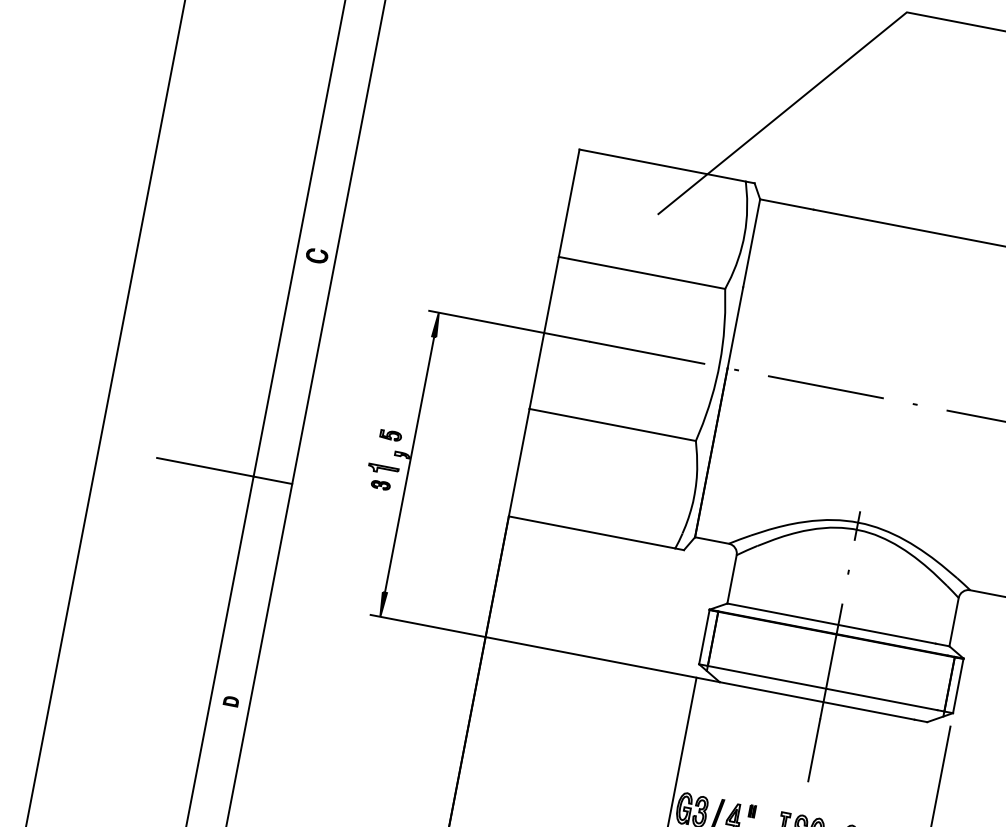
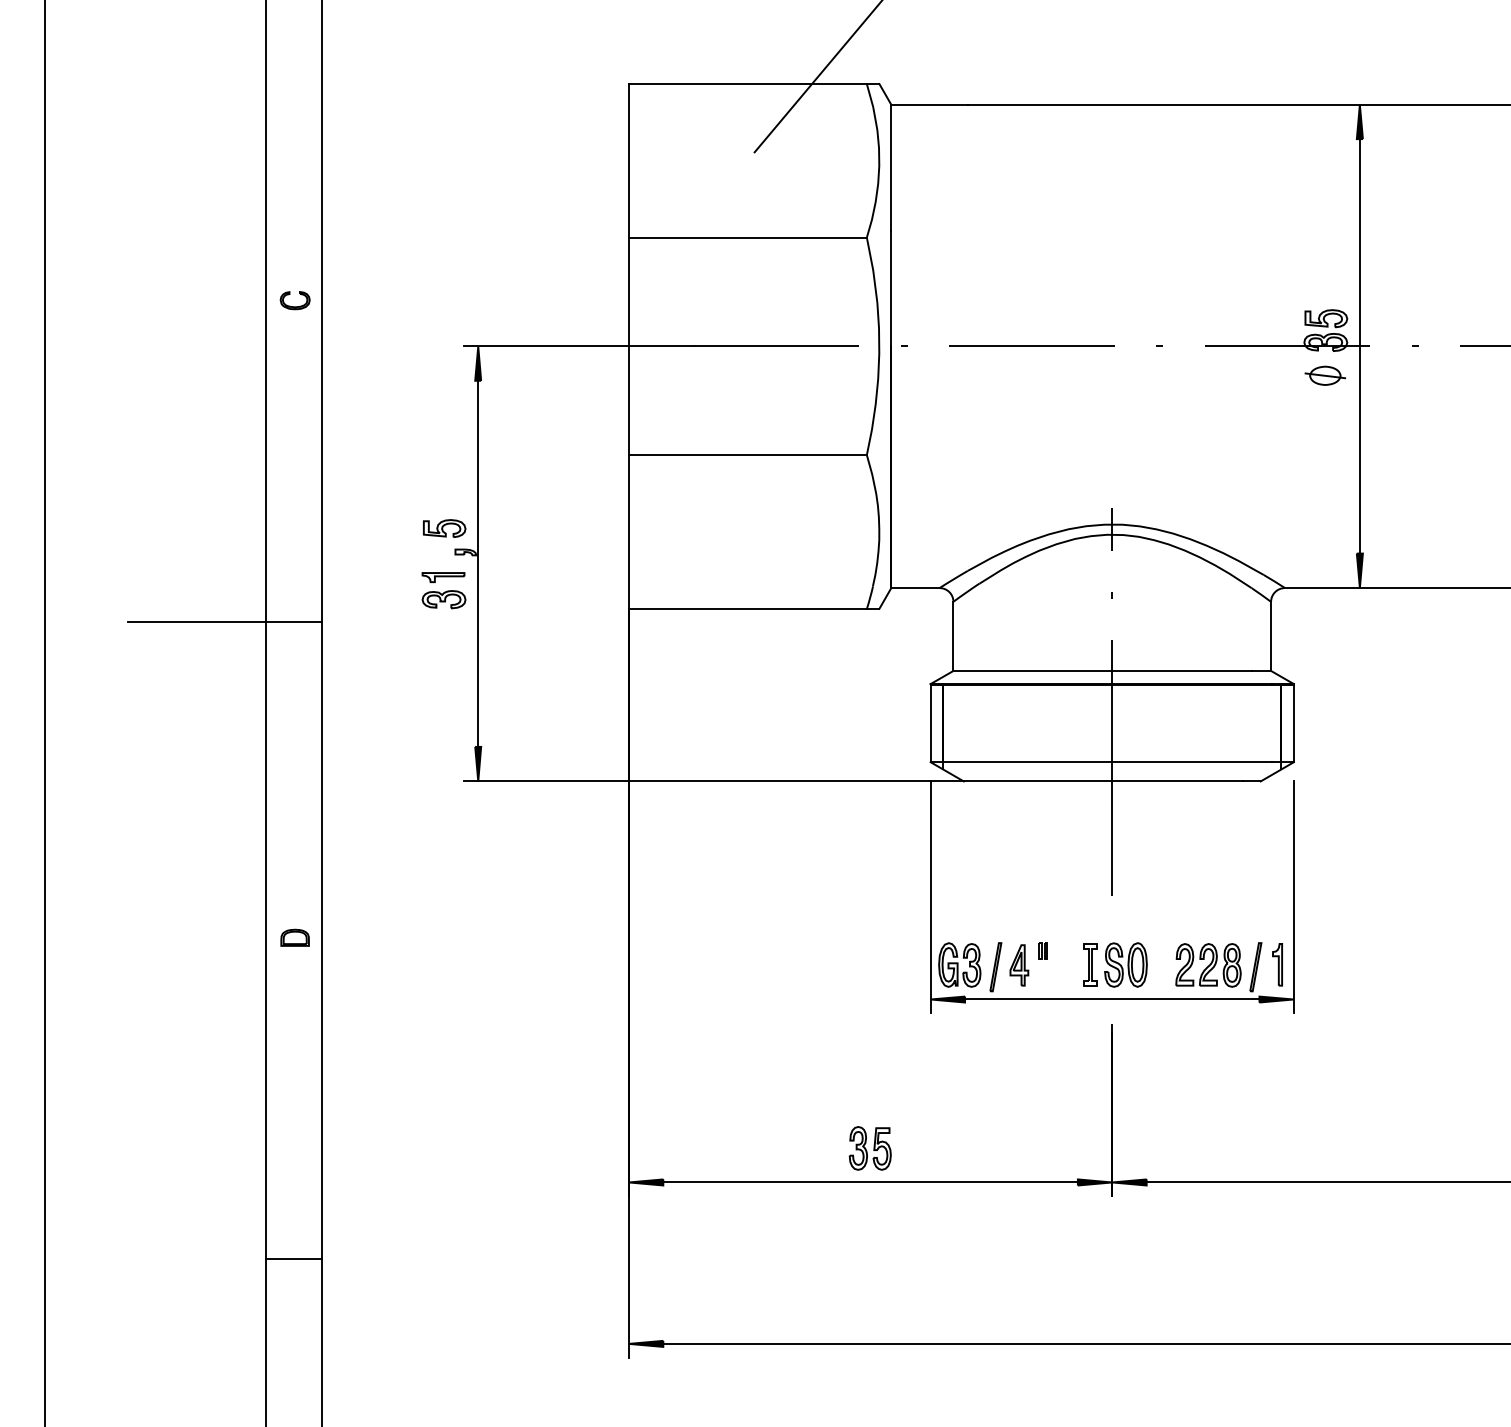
part: (390, 435) -> (444, 528), size x1.43
part: (380, 484) -> (443, 599), size x1.67
part: (230, 701) -> (294, 937), size x1.43

